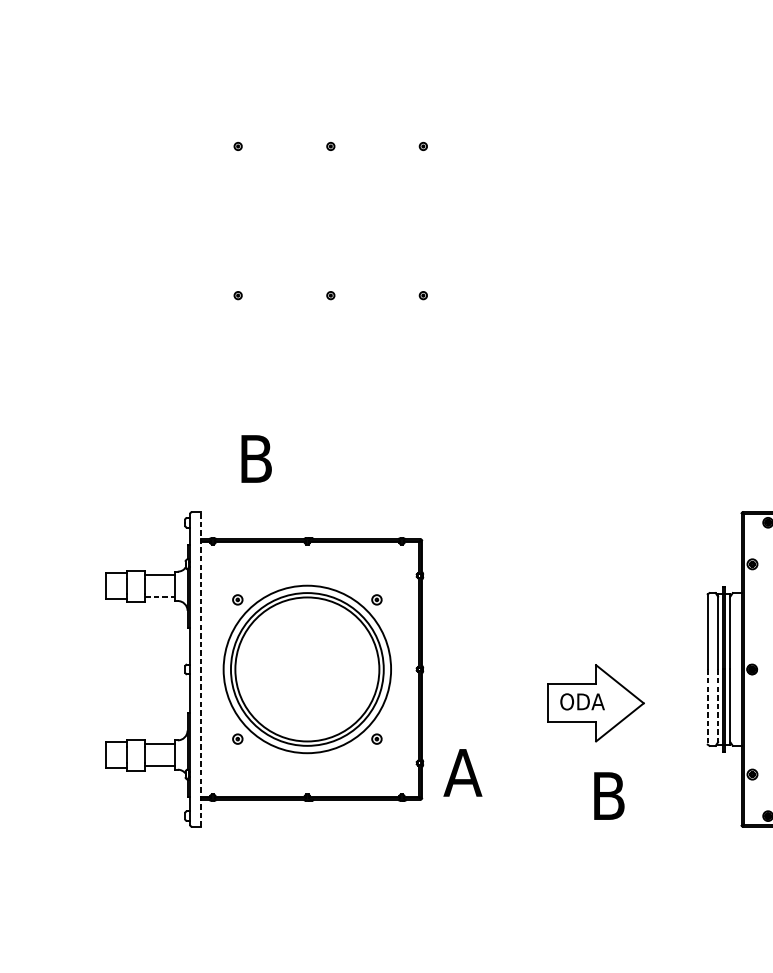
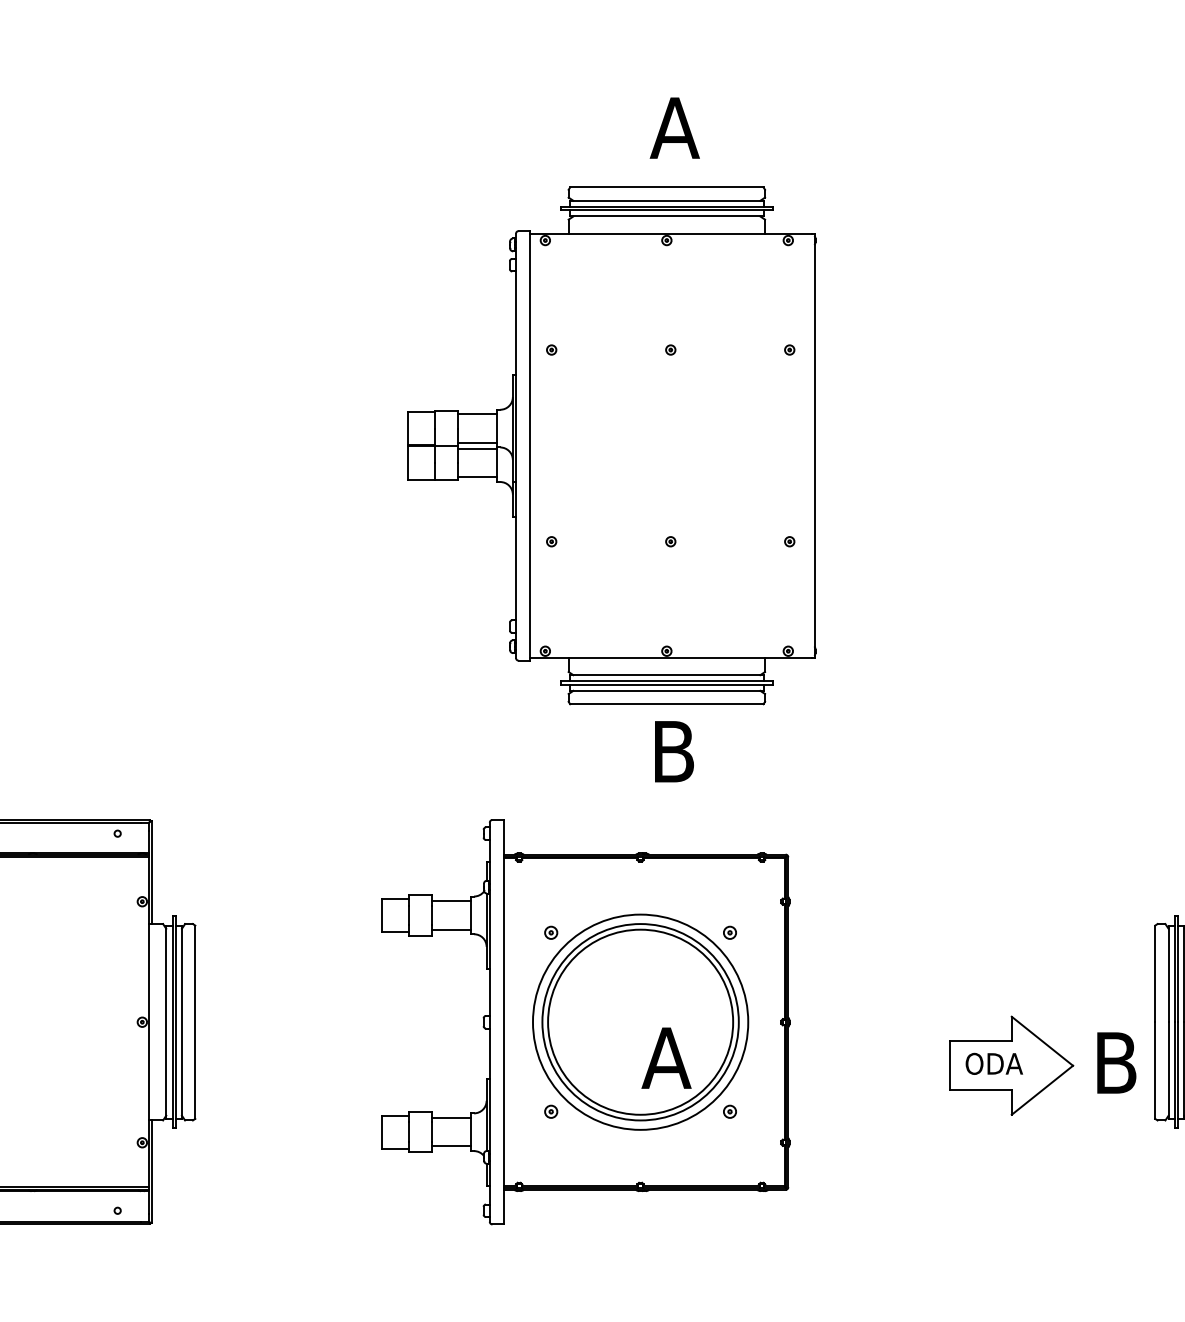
part: (284, 220) -> (611, 445), added
text: (256, 458) -> (674, 751), moved
line: (161, 597) -> (452, 929), dashed -> solid
line: (200, 668) -> (503, 1021), dashed -> solid
line: (707, 707) -> (1155, 1071), dashed -> solid
line: (718, 707) -> (1168, 1071), dashed -> solid
text: (462, 772) -> (666, 1057), moved
text: (609, 795) -> (1116, 1062), moved

